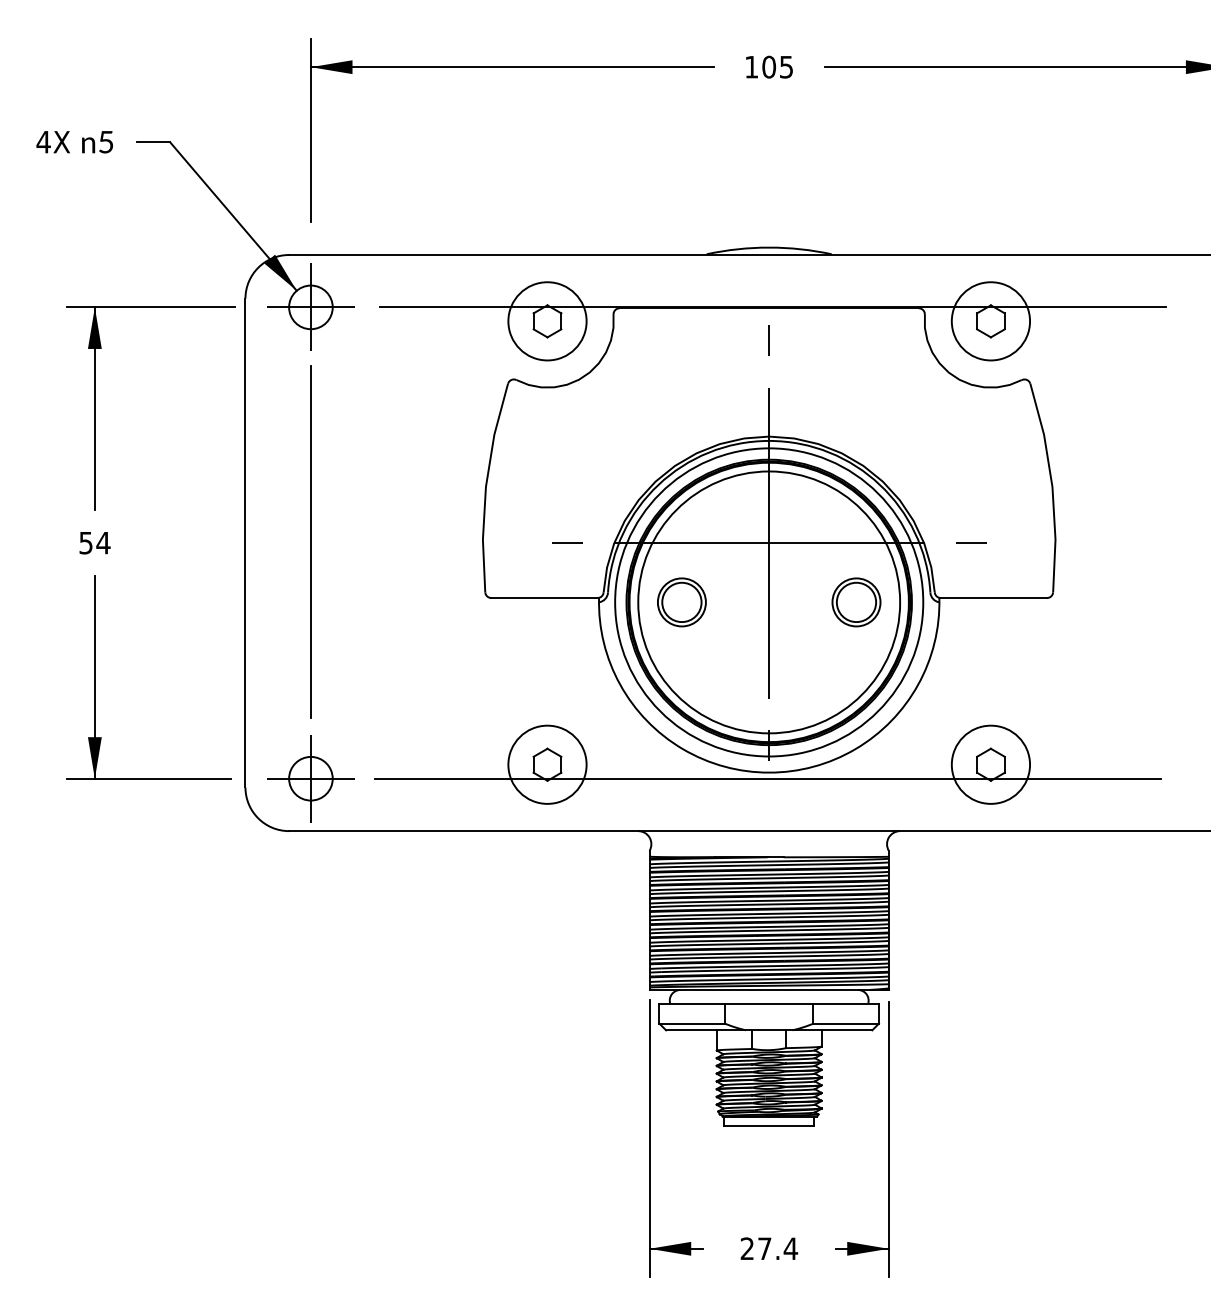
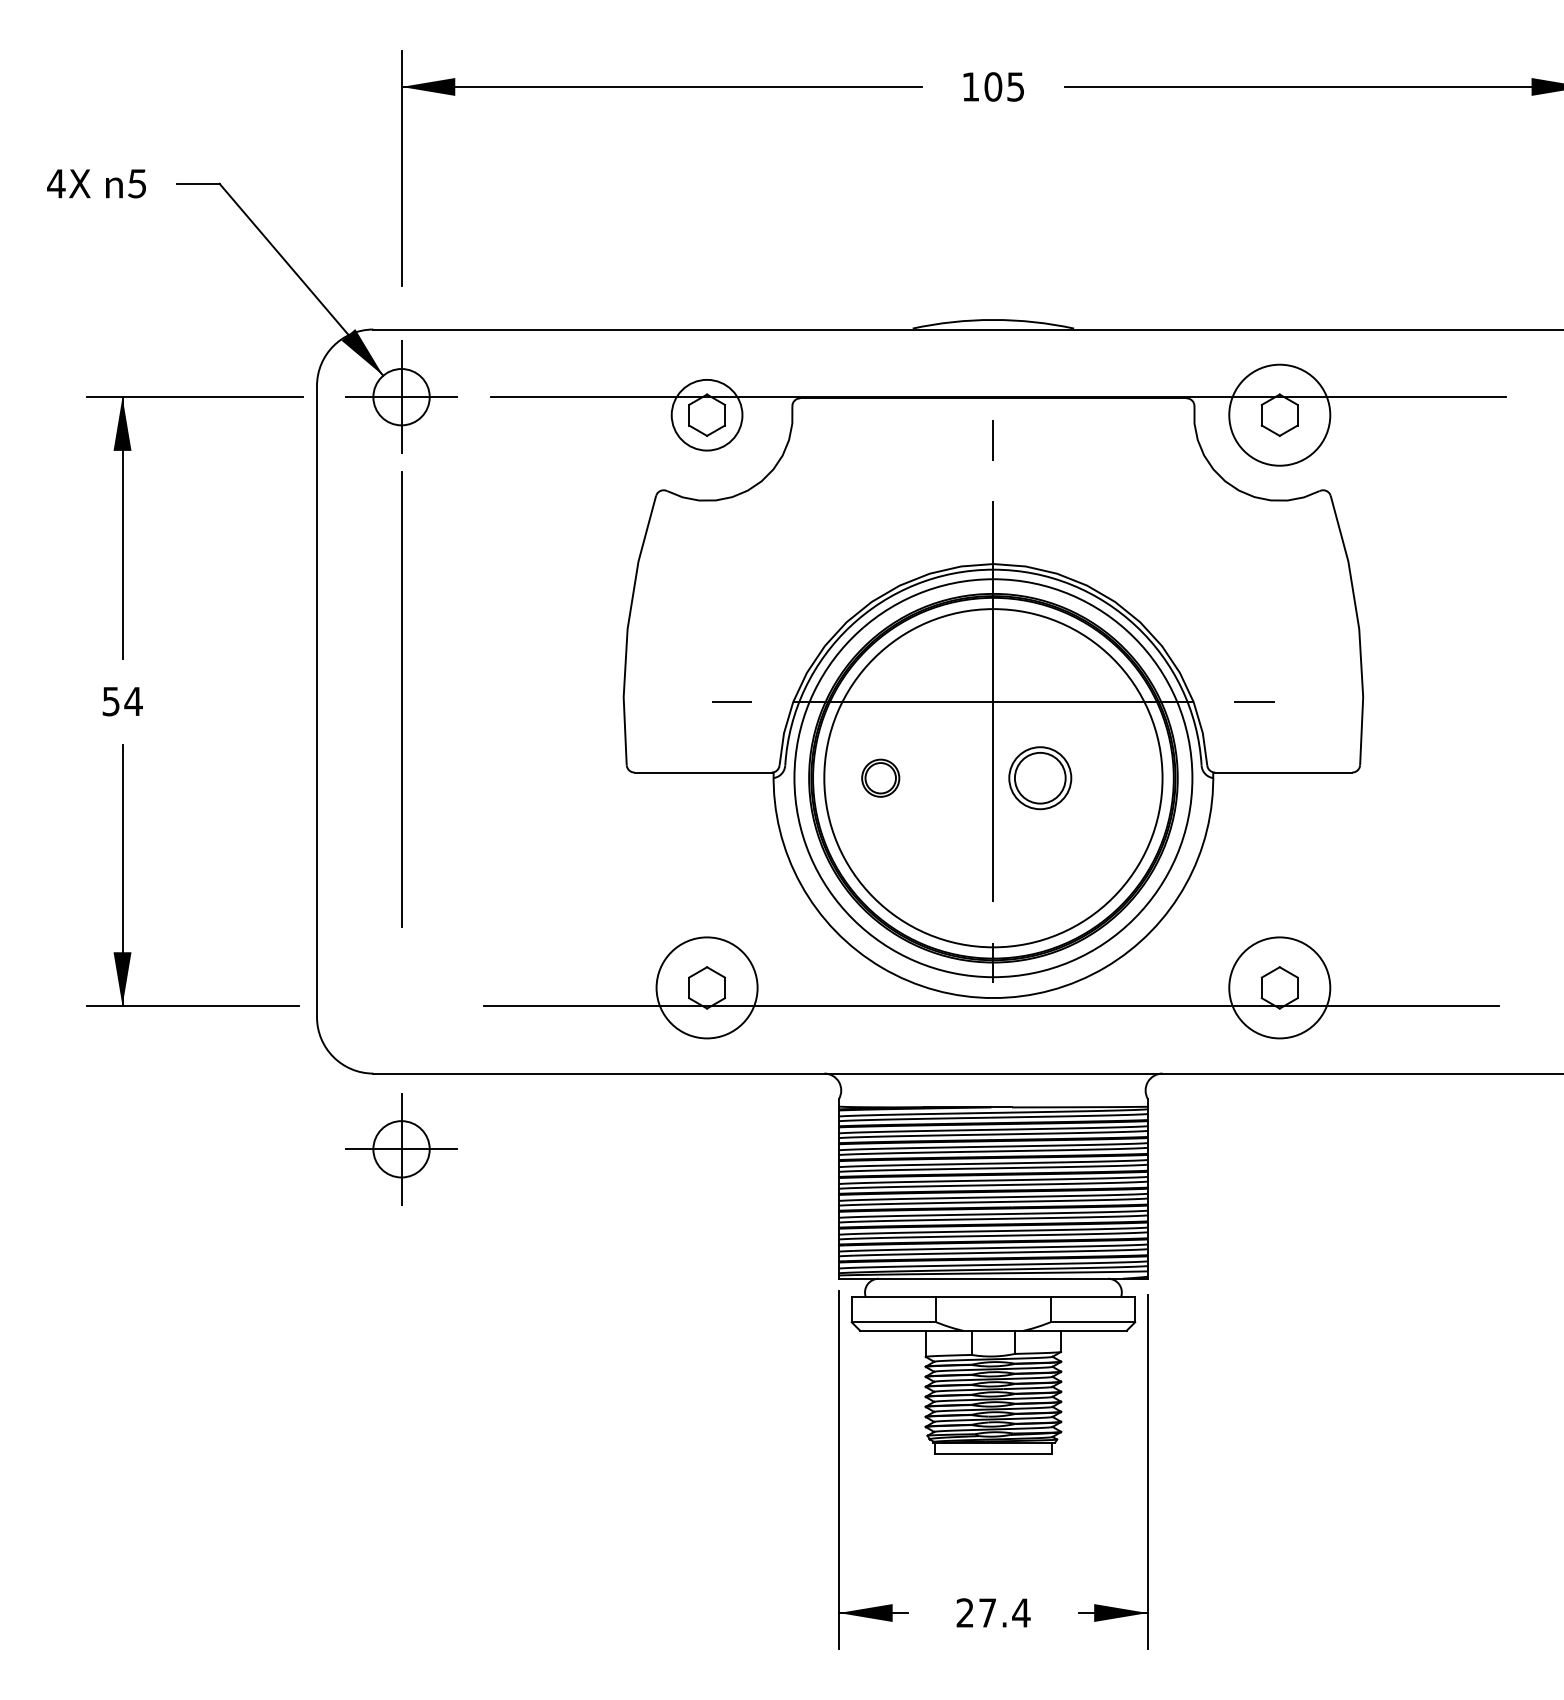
circle: (547, 321) -> (707, 415), size x0.7
part: (681, 602) -> (880, 778), size x0.6
part: (856, 602) -> (1040, 778), moved
part: (310, 778) -> (401, 1148), moved

